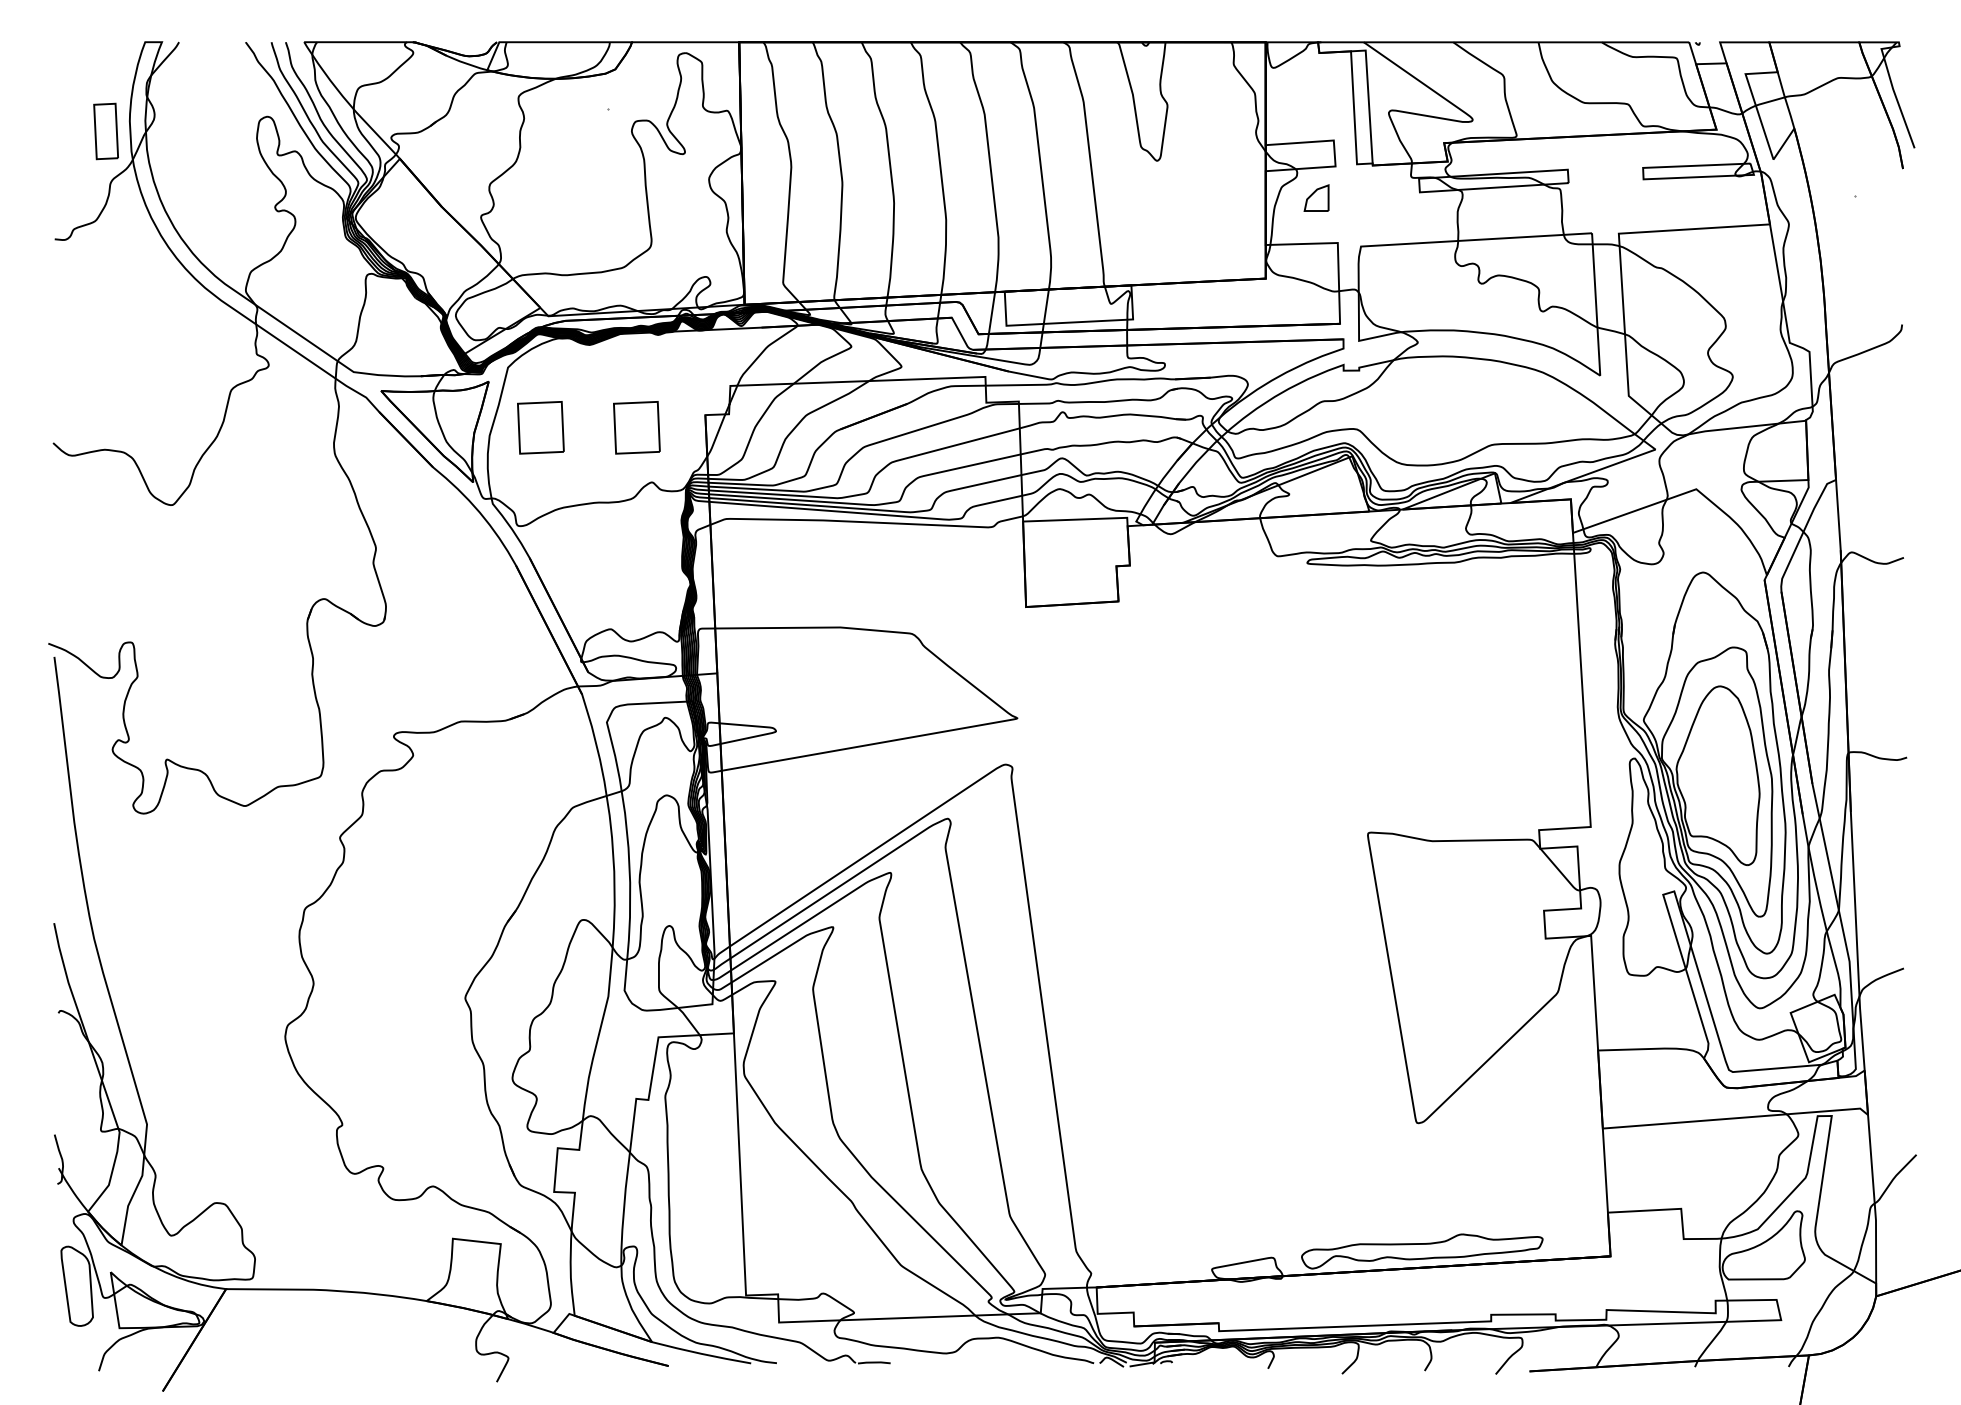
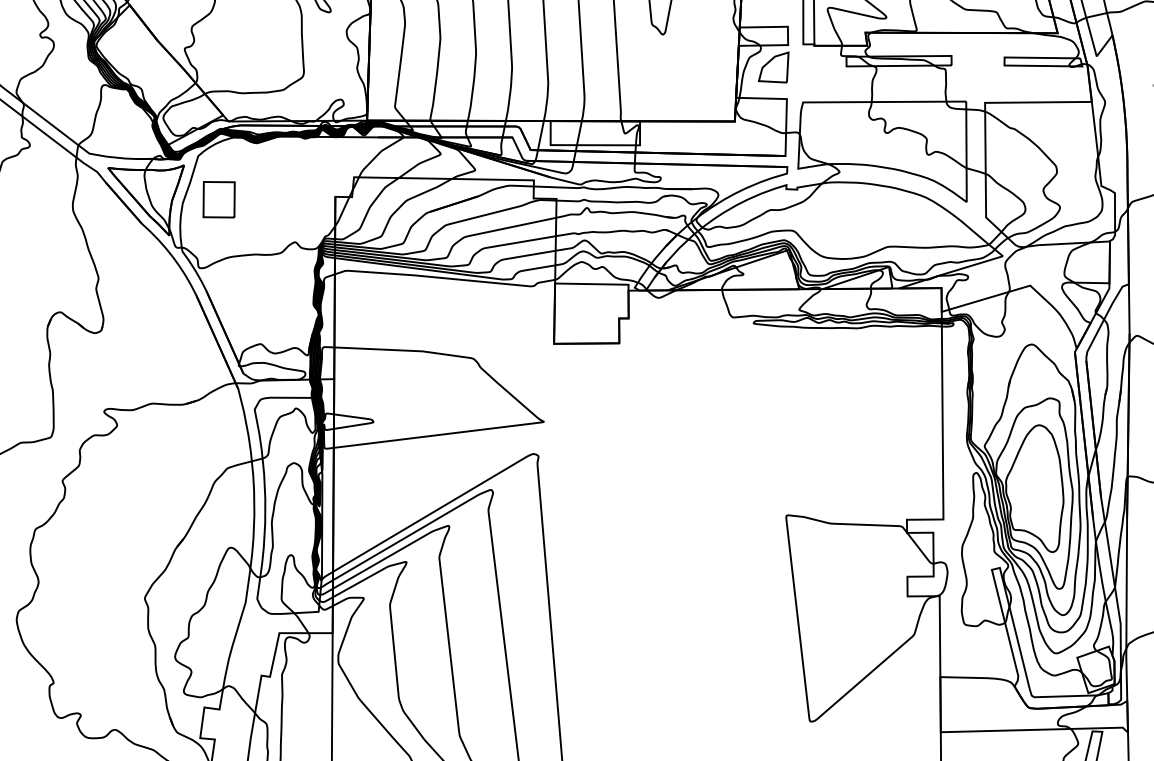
part: (1316, 197) -> (773, 66), size x1.67
part: (636, 427) -> (286, 203), removed

